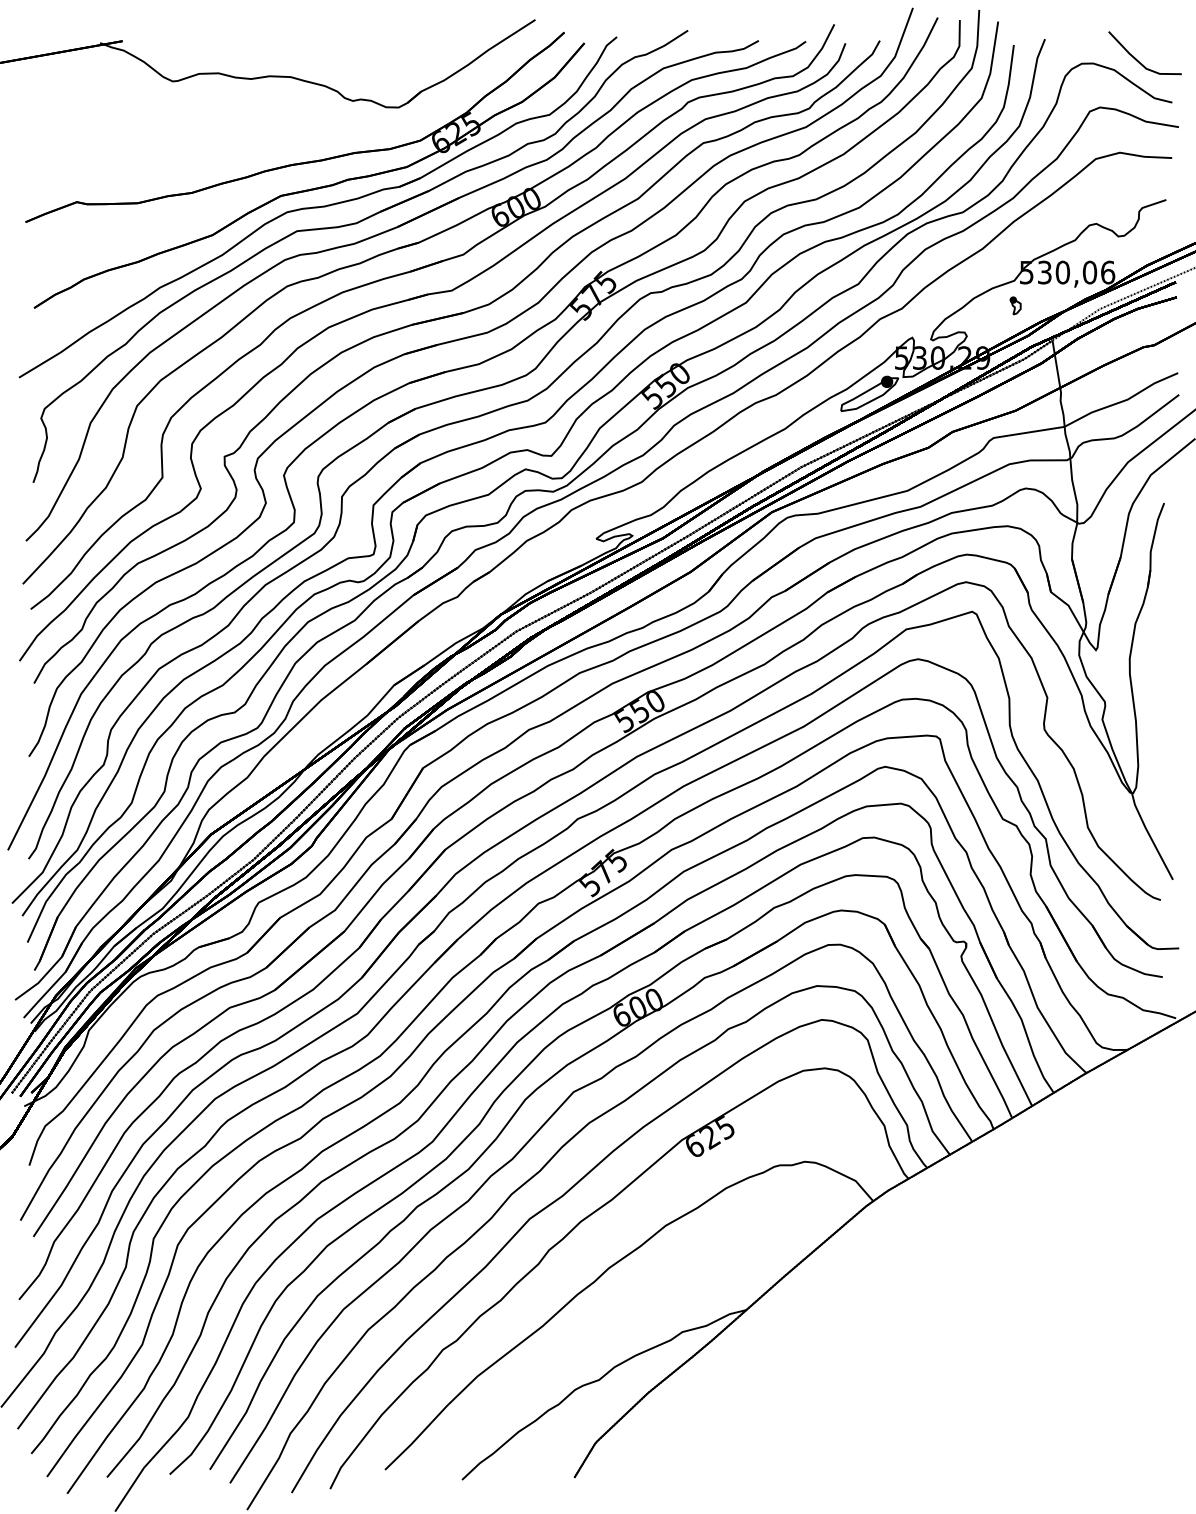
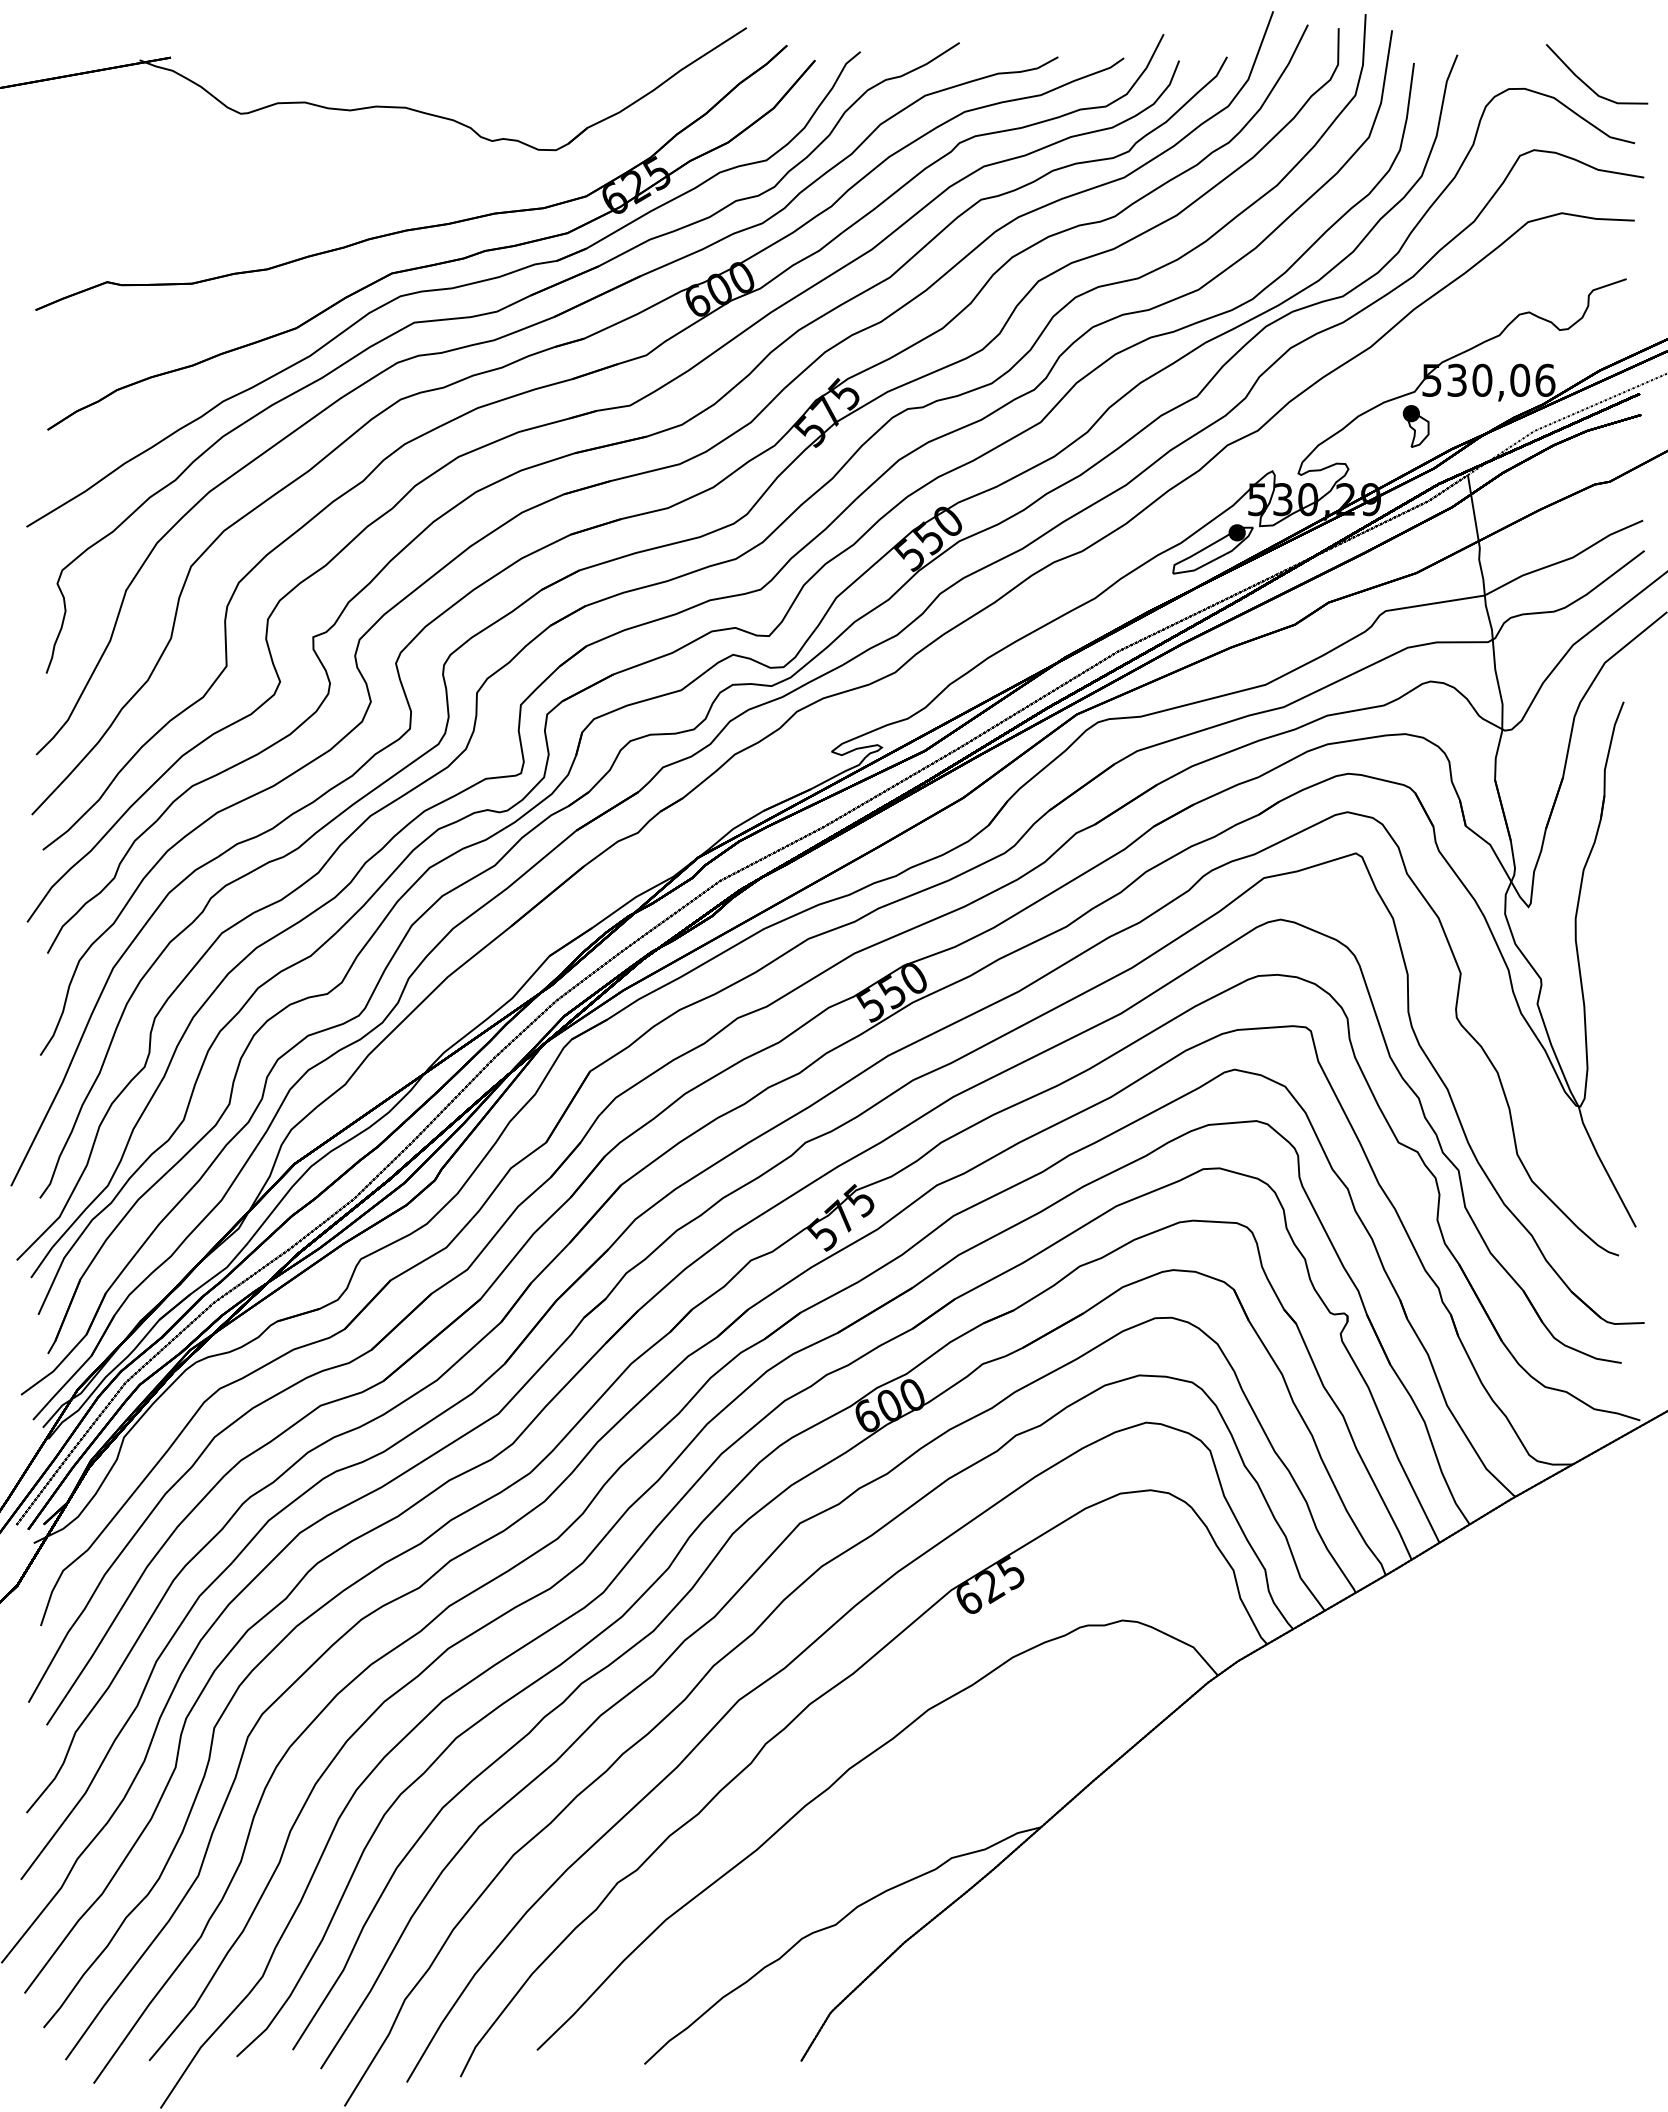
part: (1014, 305) -> (1415, 426), size x1.67

